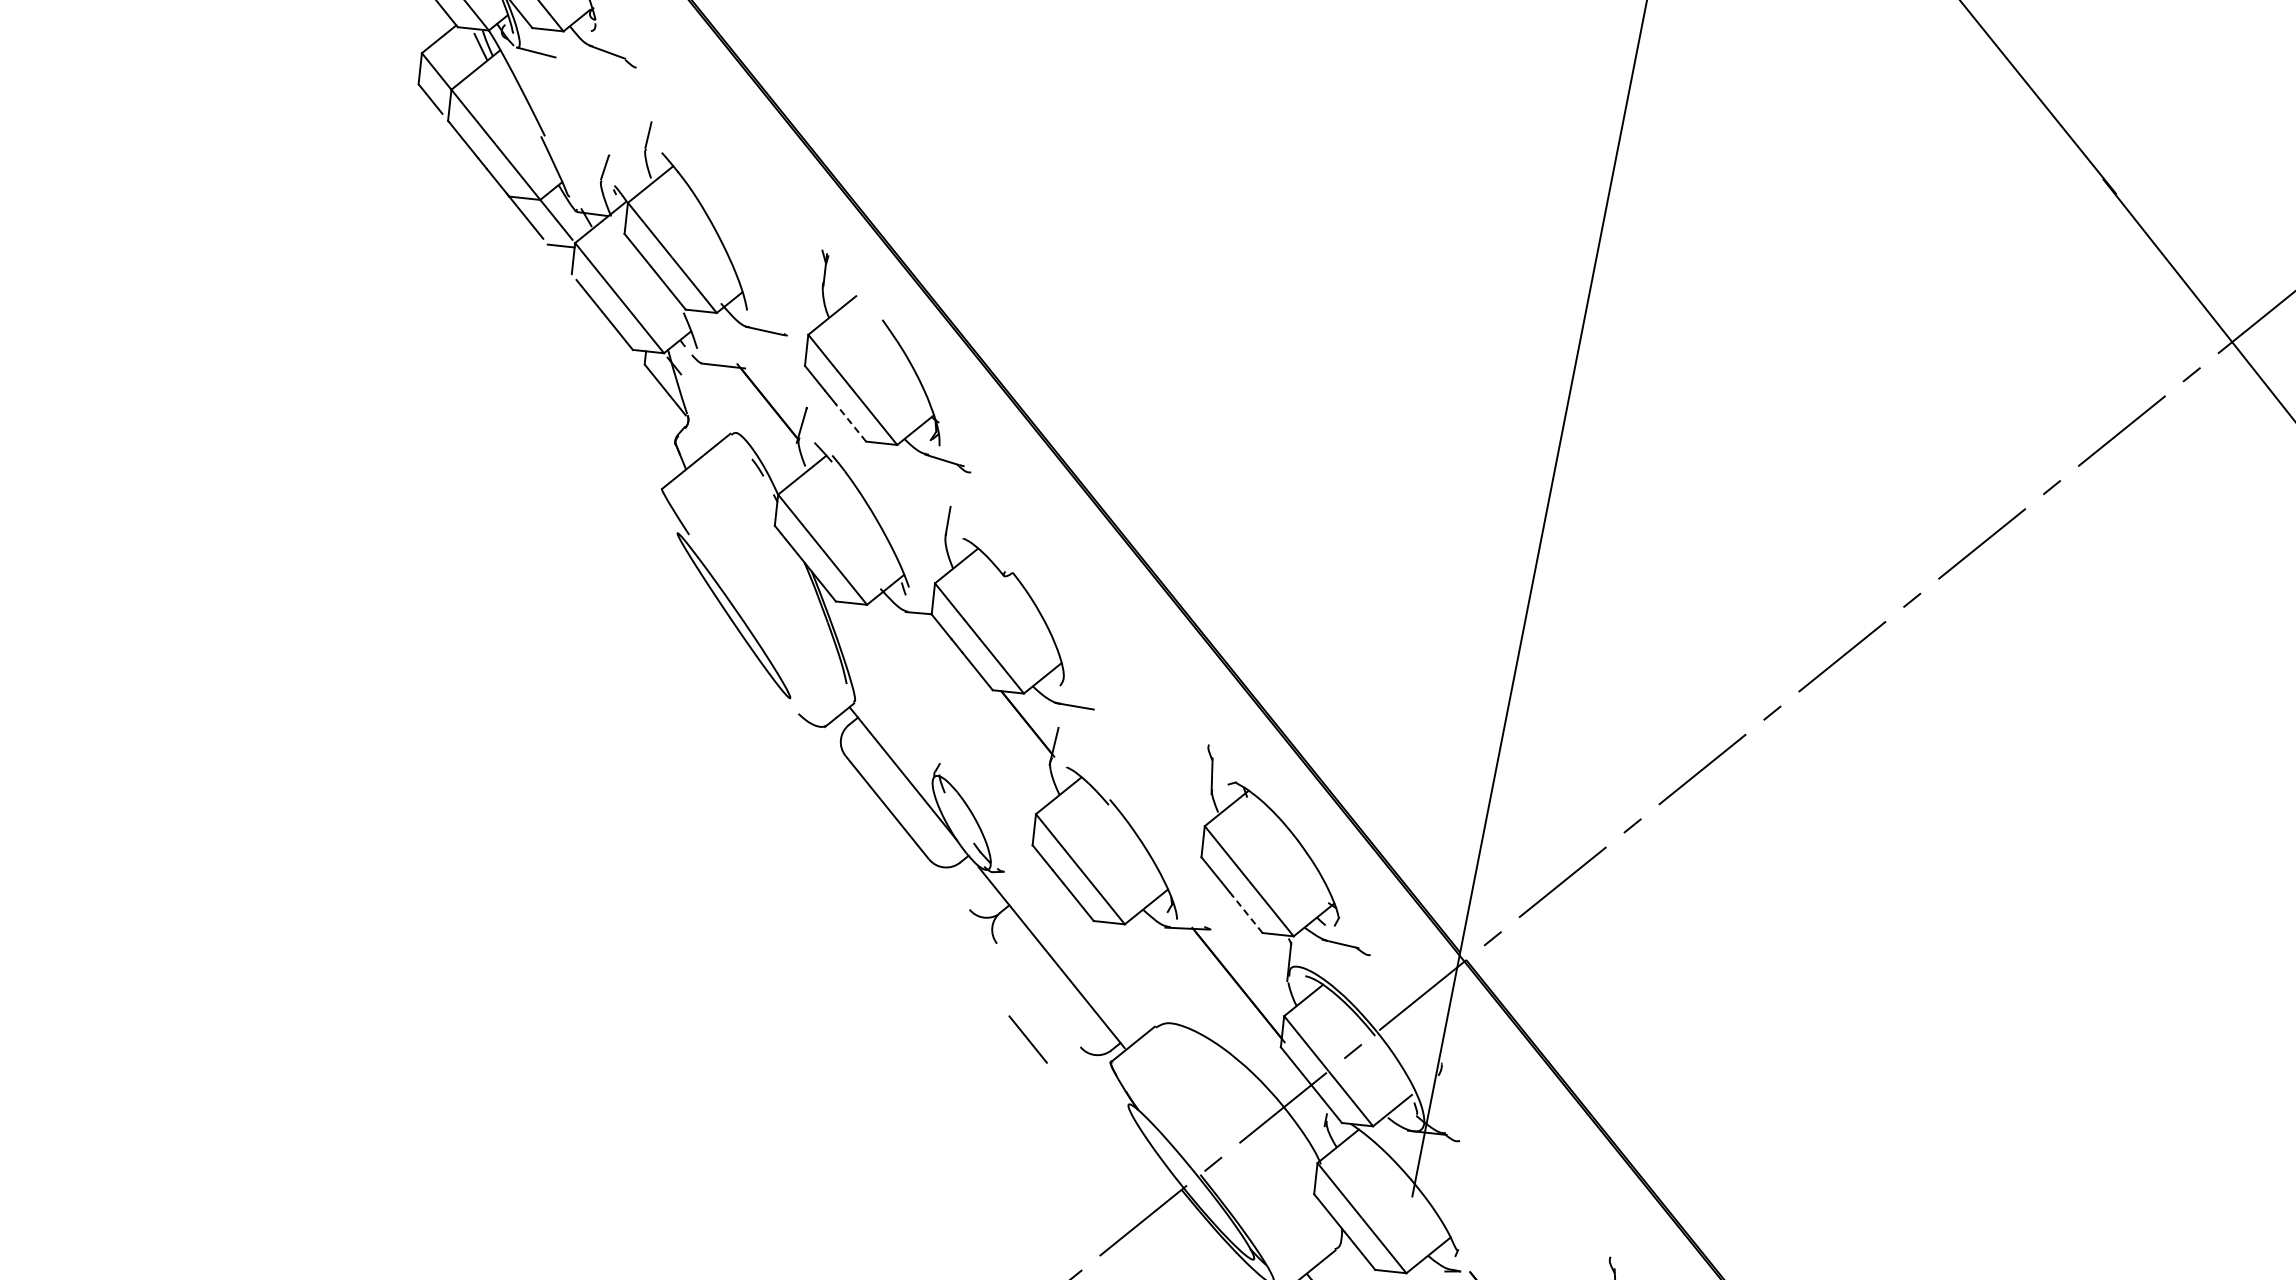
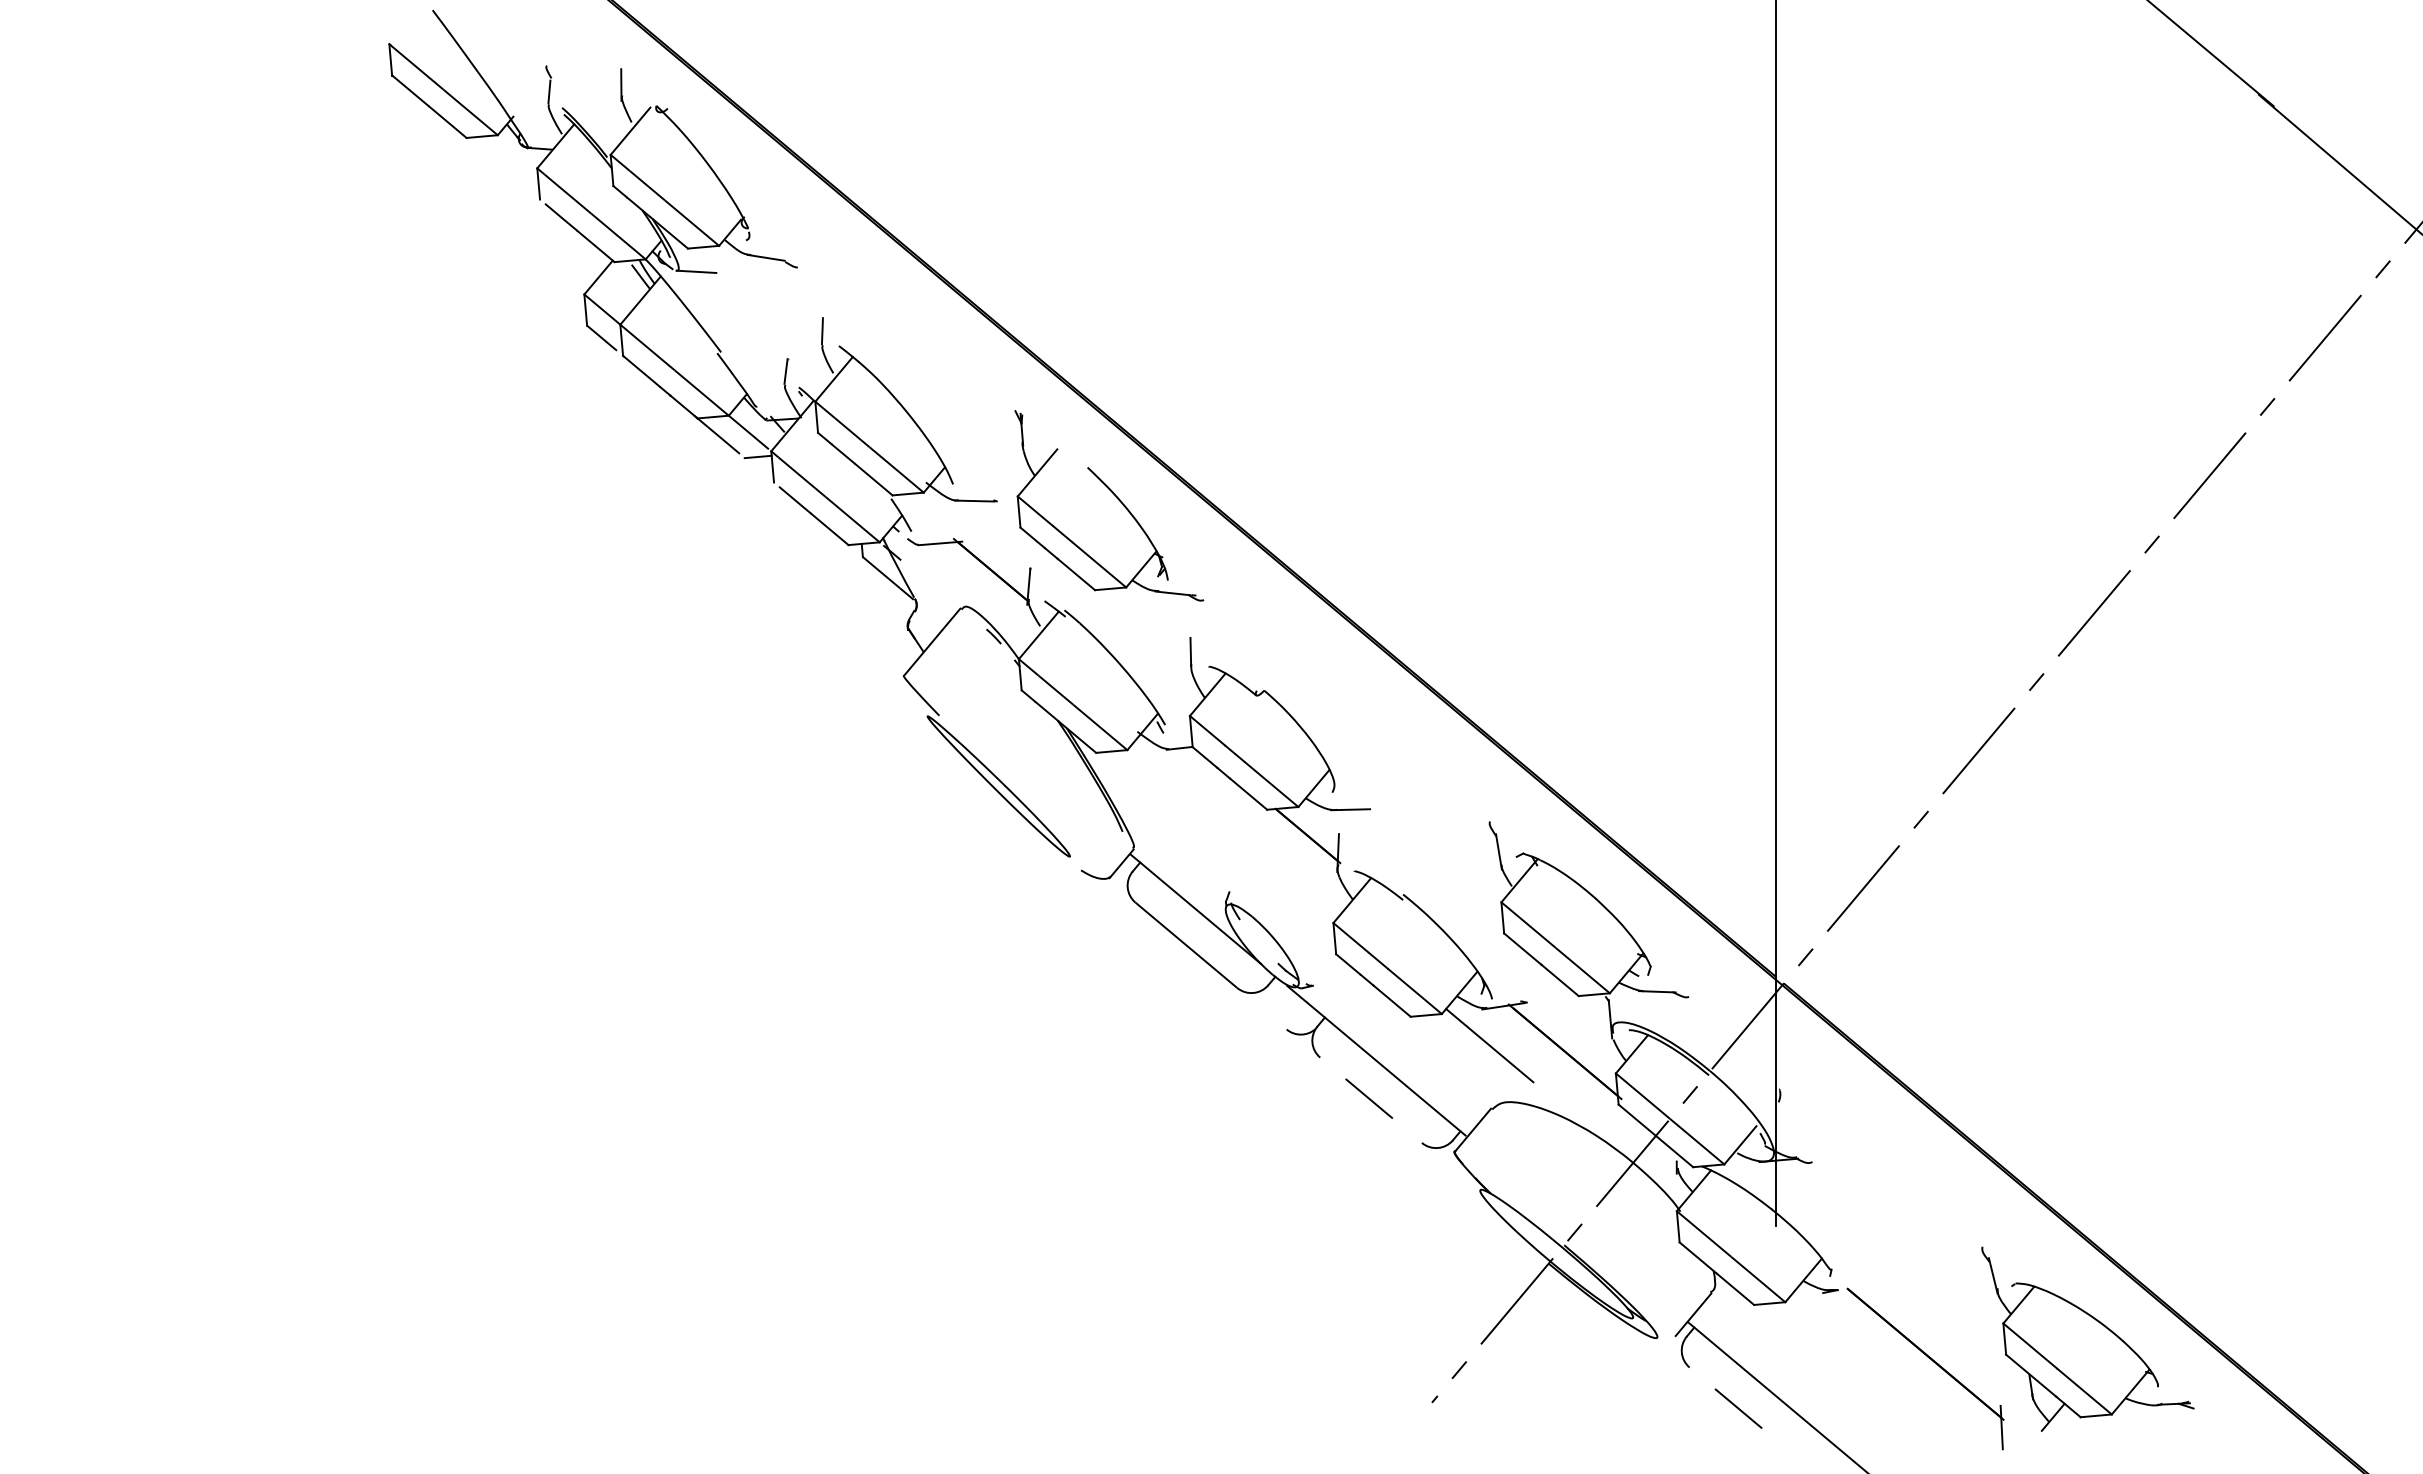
line: (850, 422) -> (1076, 574), dashed -> solid
line: (1246, 914) -> (1559, 980), dashed -> solid
line: (1165, 964) -> (1489, 1045), added
line: (1028, 1039) -> (1369, 1098), moved

